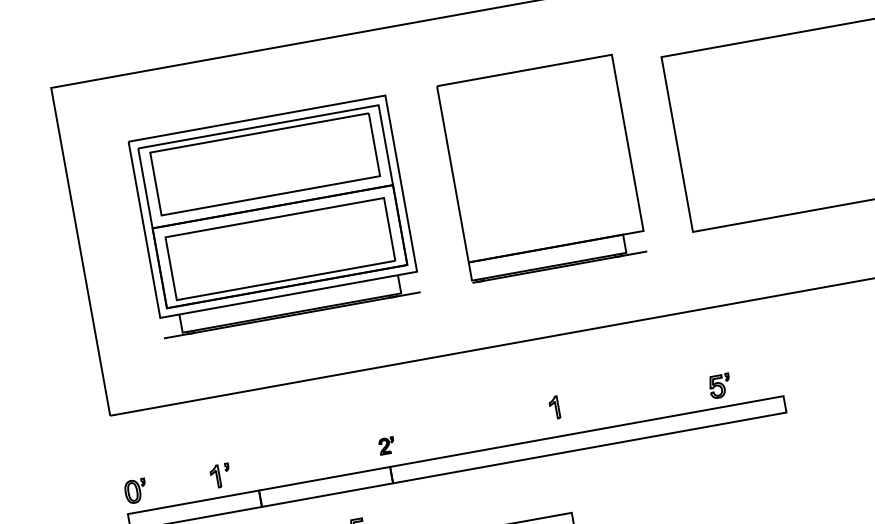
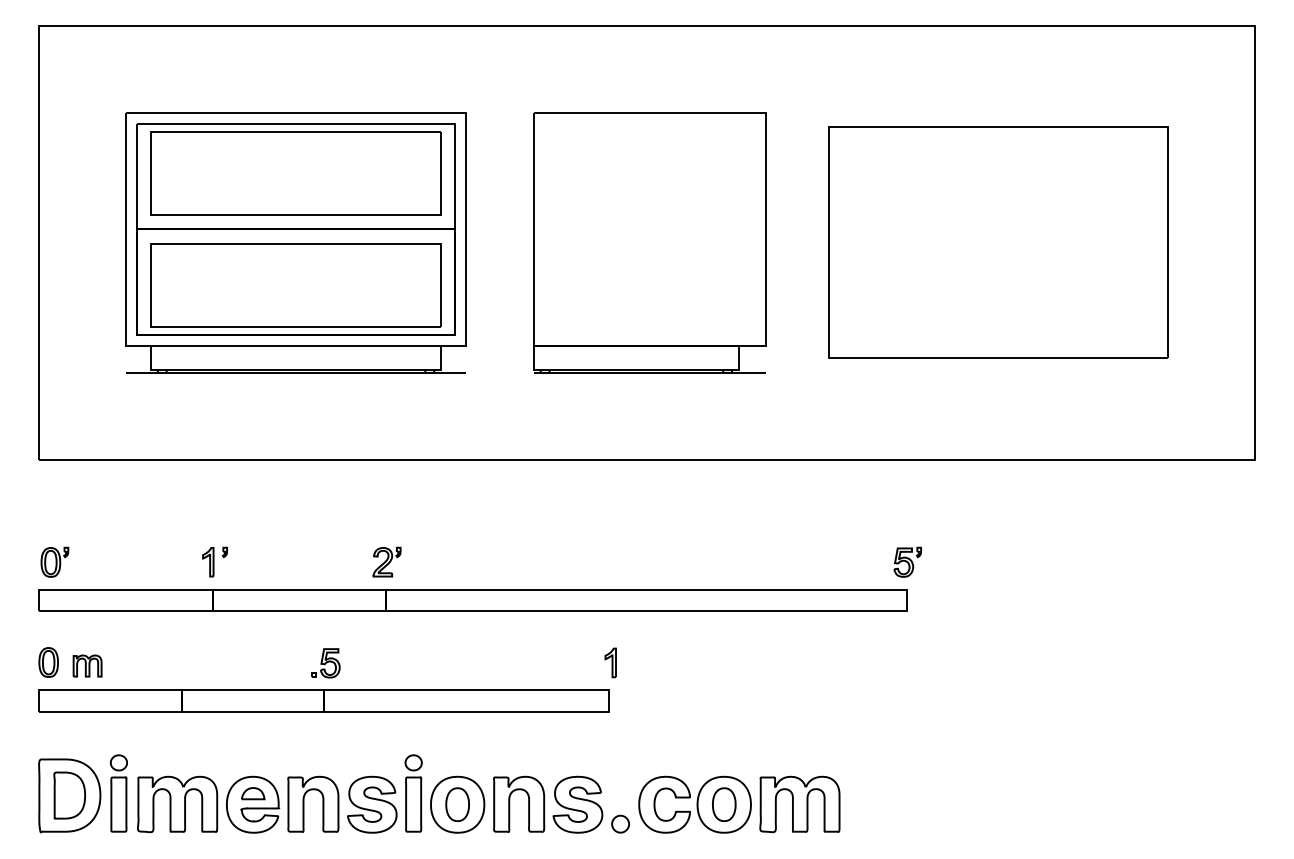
part: (719, 385) -> (907, 561), moved
part: (554, 407) -> (610, 662), moved
part: (386, 445) -> (386, 561), size x1.43
part: (220, 475) -> (214, 561), moved

